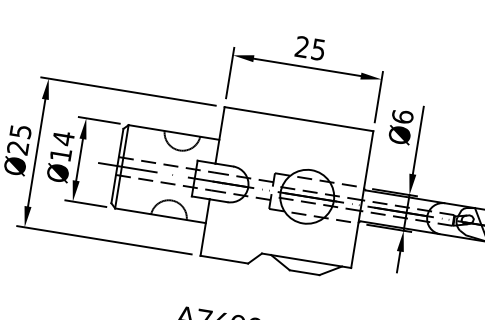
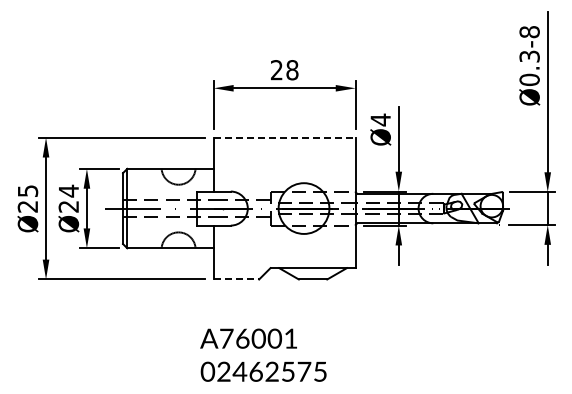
text: (318, 50) -> (292, 70), 25 -> 28
text: (402, 116) -> (380, 119), Ø6 -> Ø4
line: (298, 118) -> (284, 137), solid -> dashed
text: (60, 154) -> (68, 206), Ø14 -> Ø24
line: (224, 259) -> (236, 279), solid -> dashed

